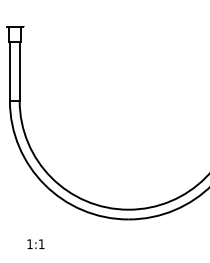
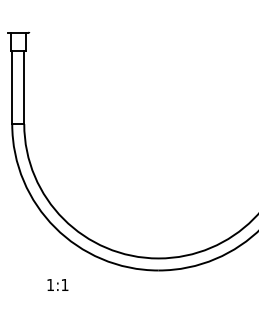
text: (35, 244) -> (57, 285), moved

